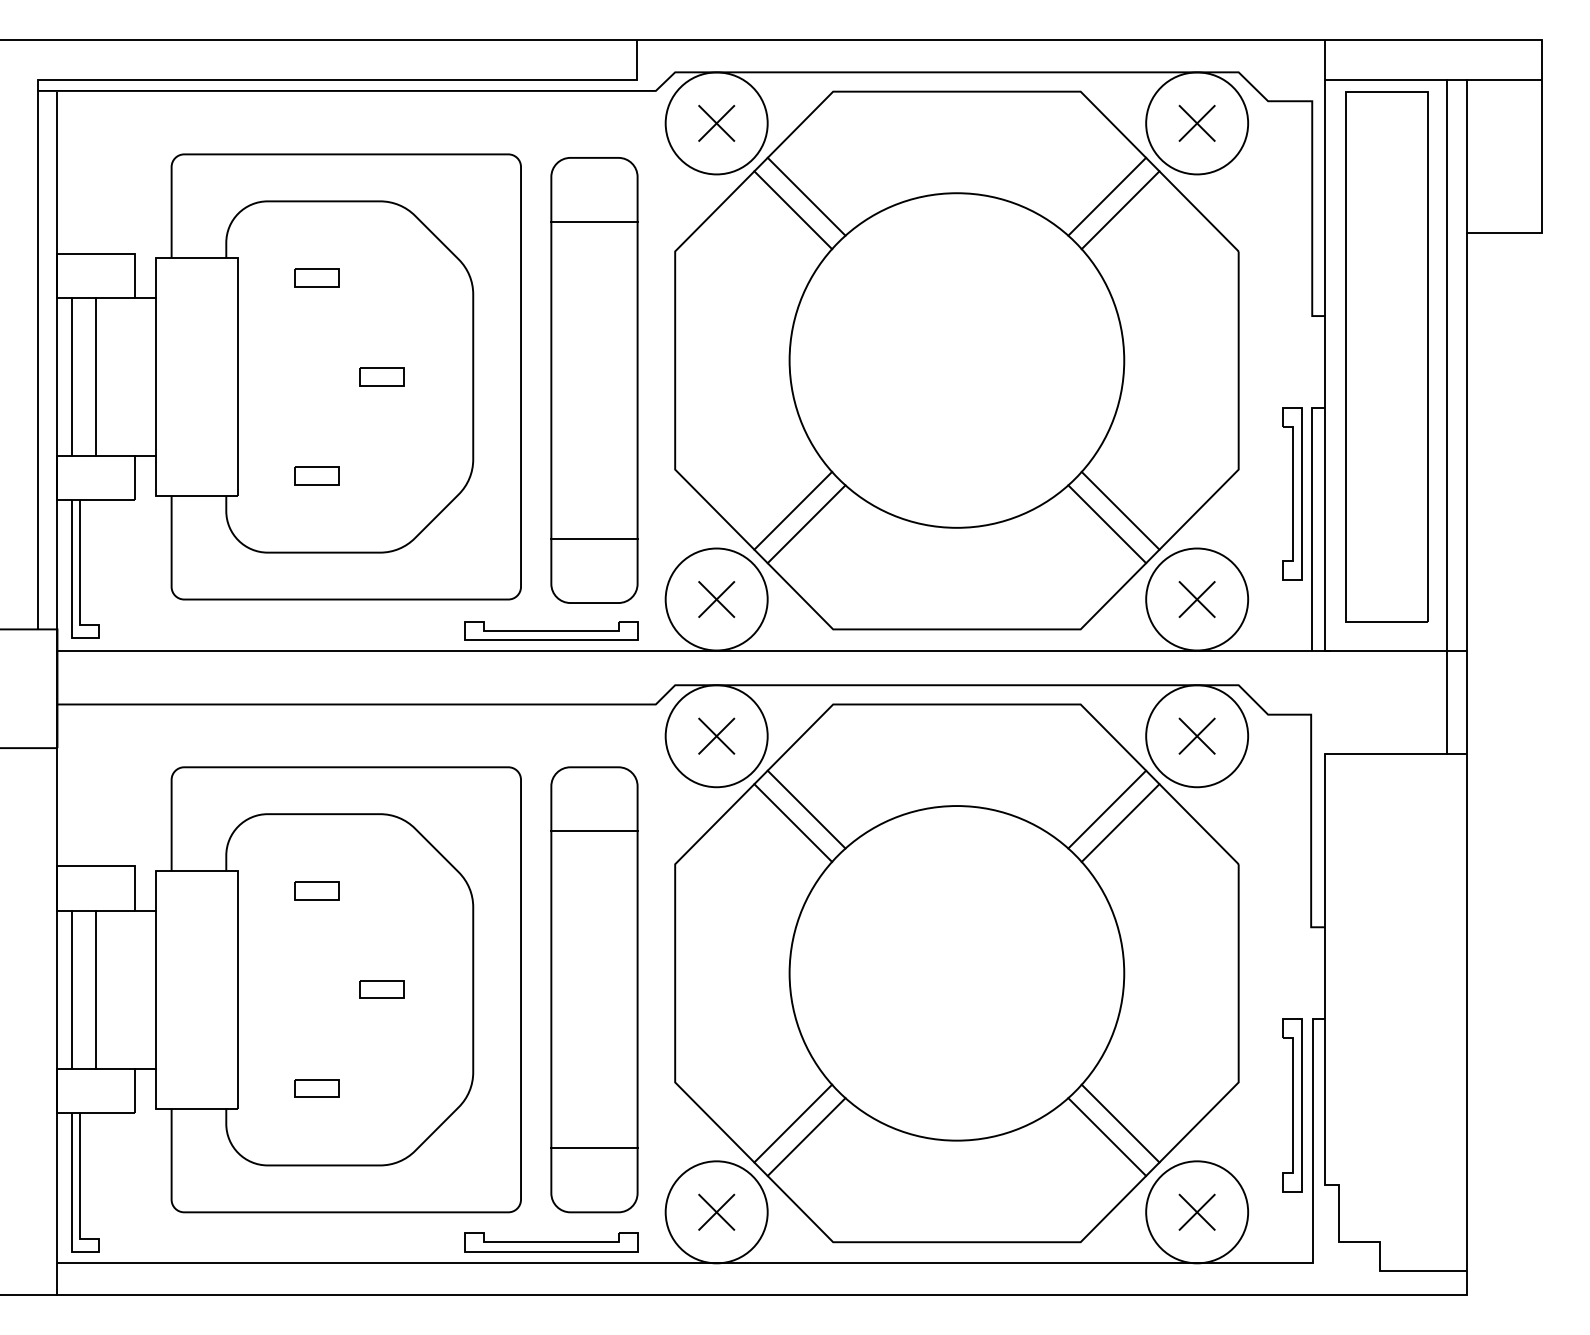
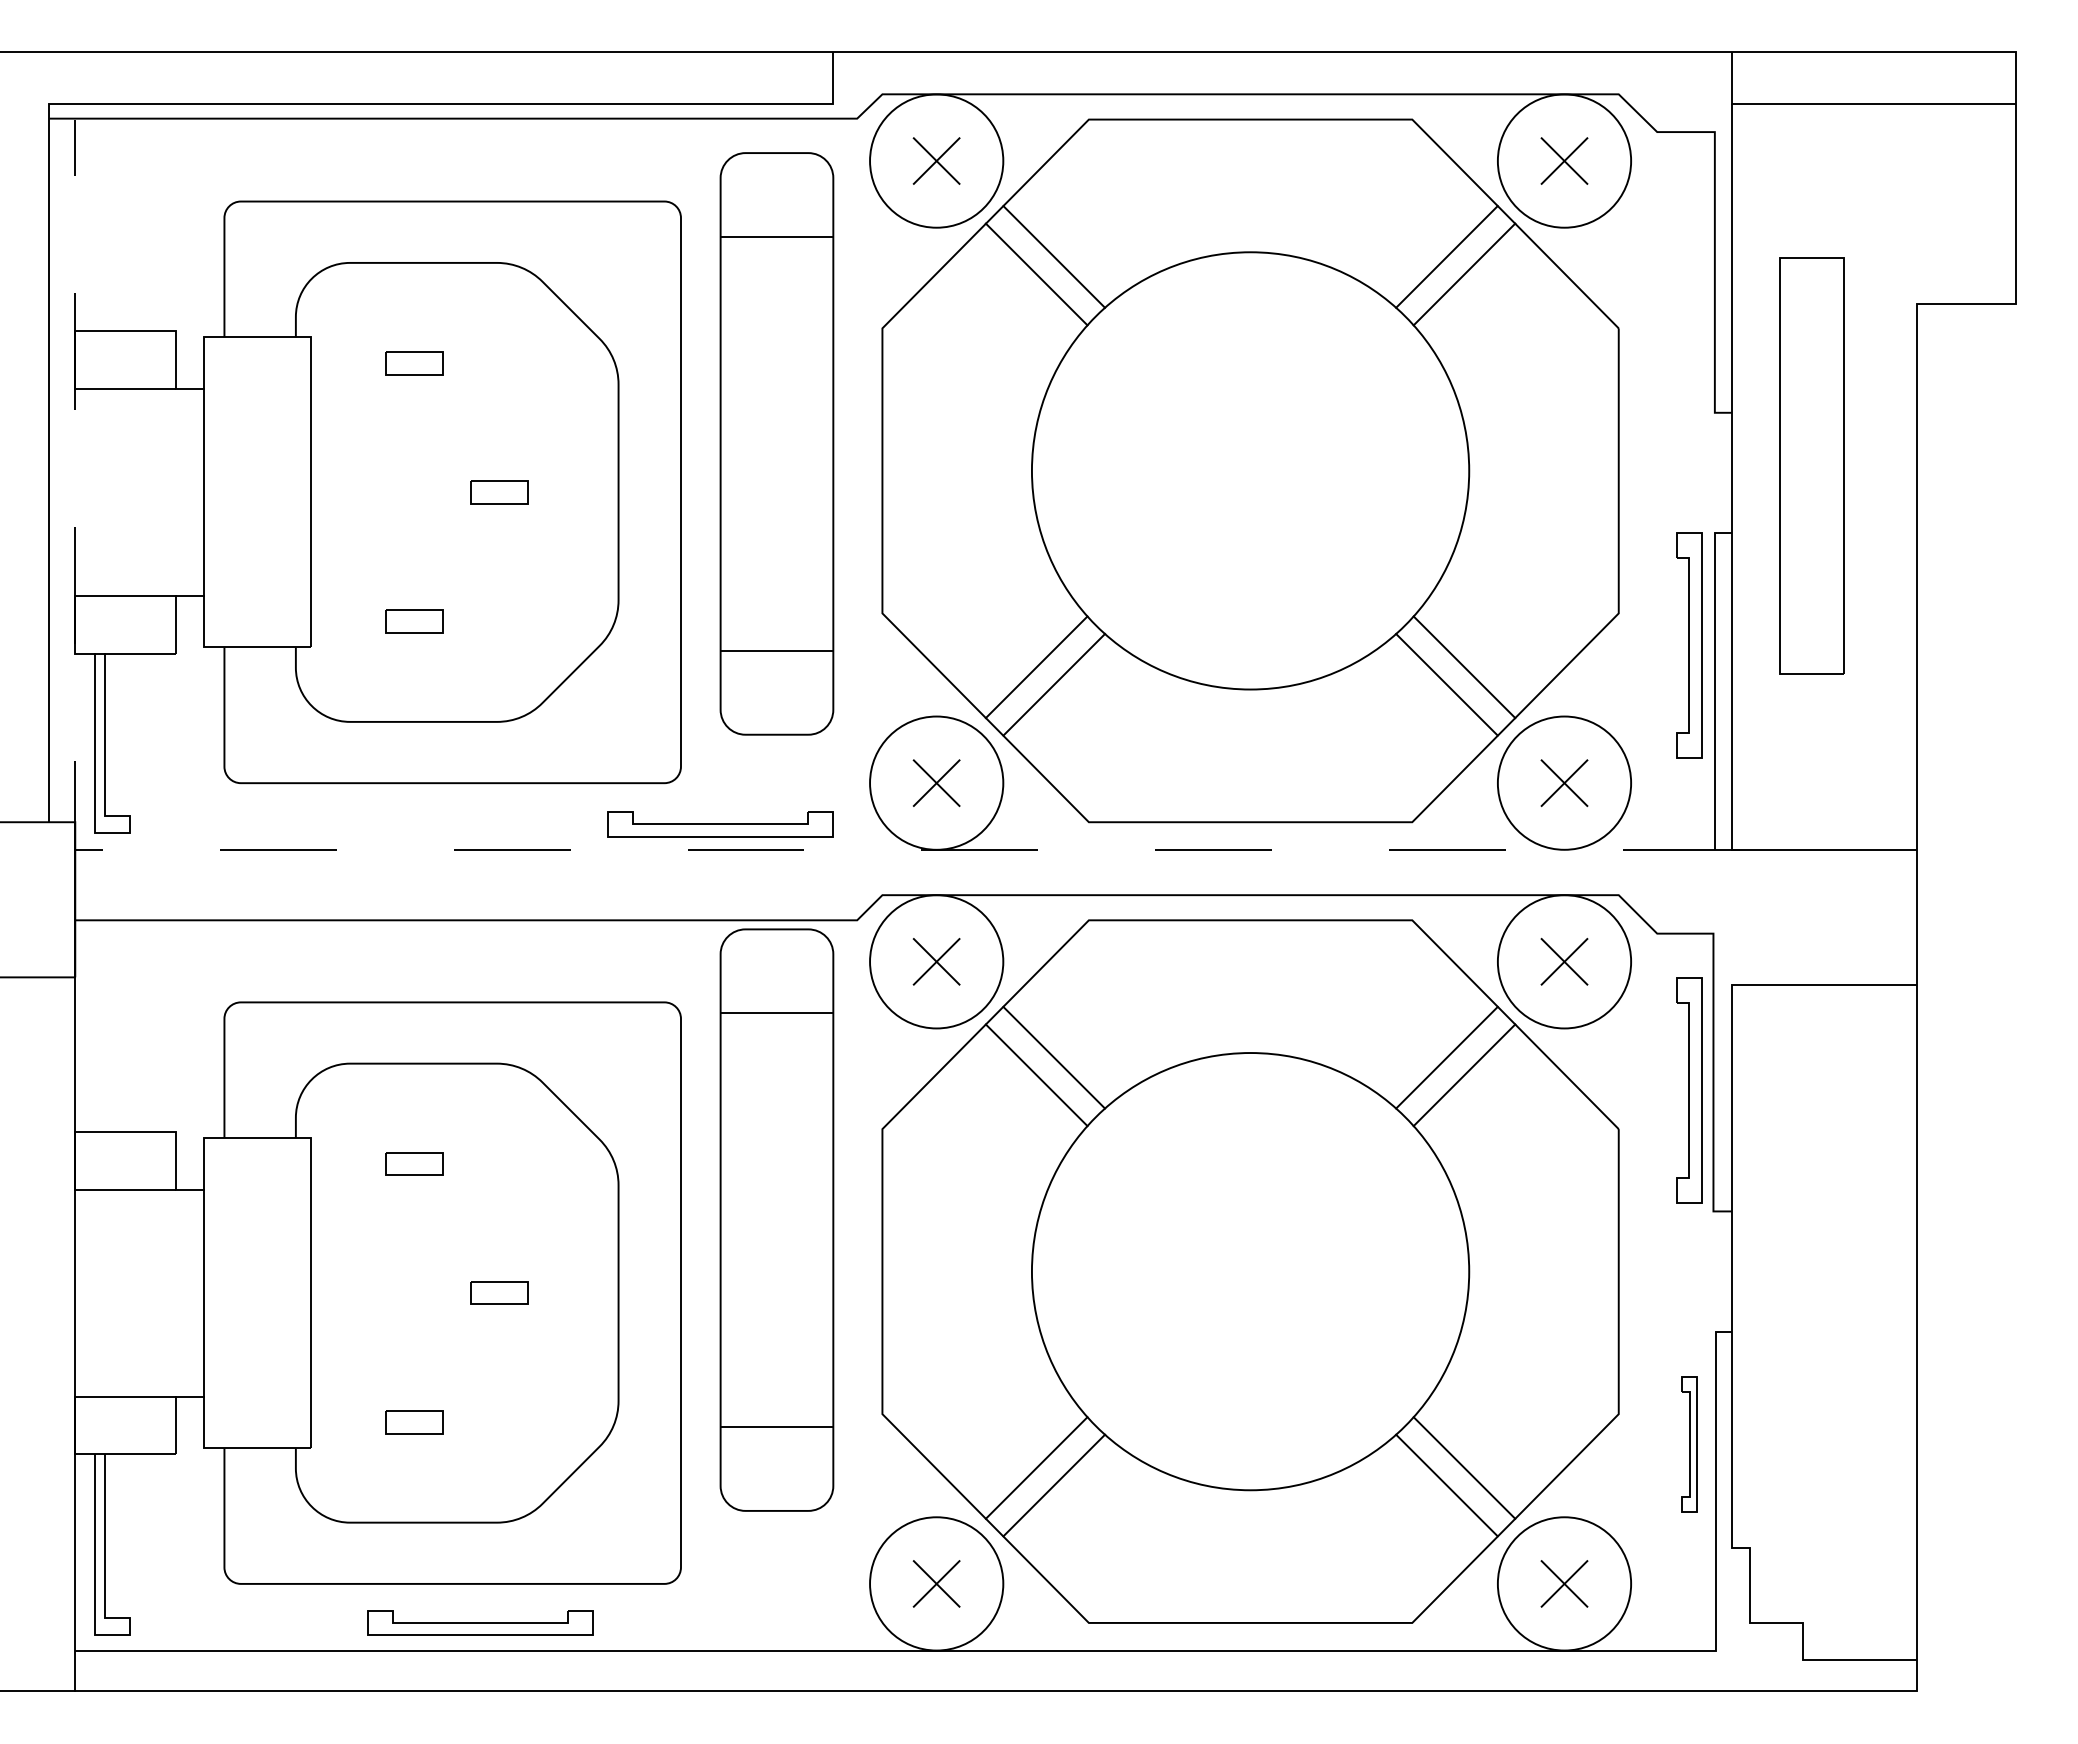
line: (1467, 155) -> (1917, 203), removed
part: (1386, 356) -> (1812, 465), size x0.6
line: (72, 376) -> (94, 491), removed
line: (95, 376) -> (125, 491), removed
part: (594, 380) -> (776, 443), moved
line: (1446, 416) -> (1890, 543), removed
line: (414, 650) -> (541, 849), solid -> dashed
part: (1292, 834) -> (1689, 1090), added
line: (72, 989) -> (94, 1292), removed
line: (95, 989) -> (125, 1292), removed
part: (594, 989) -> (776, 1219), moved
part: (1292, 1105) -> (1689, 1444), size x0.6
part: (551, 1241) -> (480, 1622), moved

